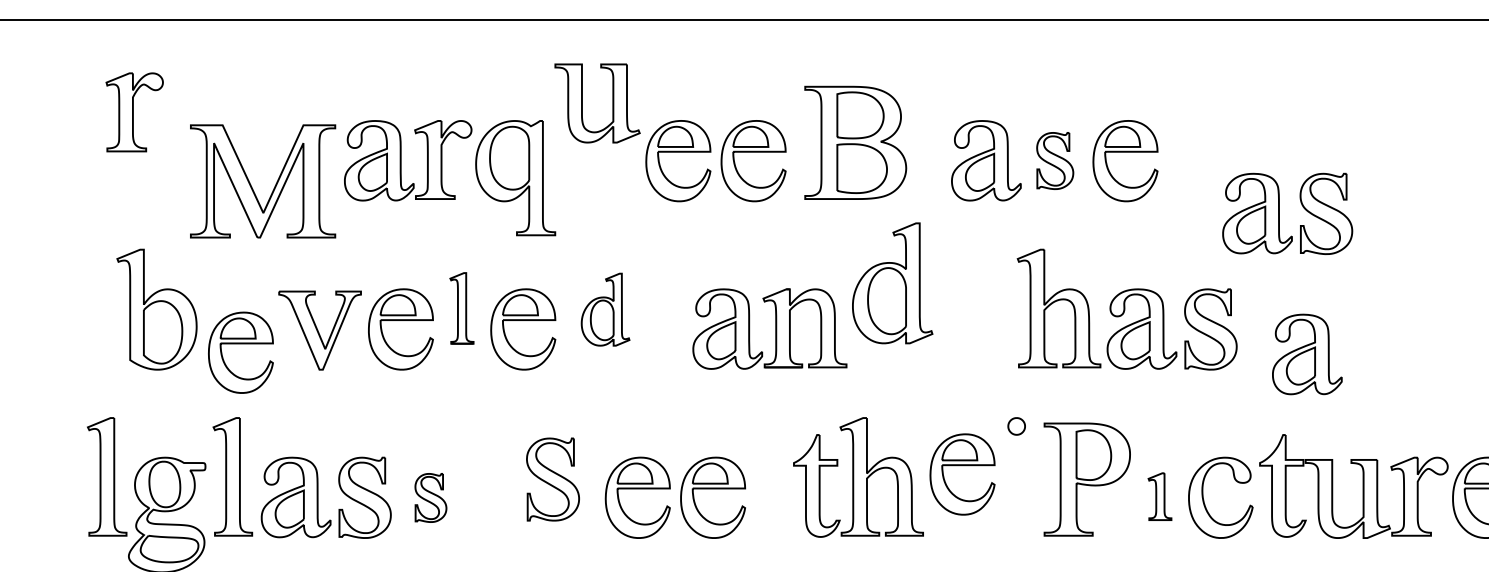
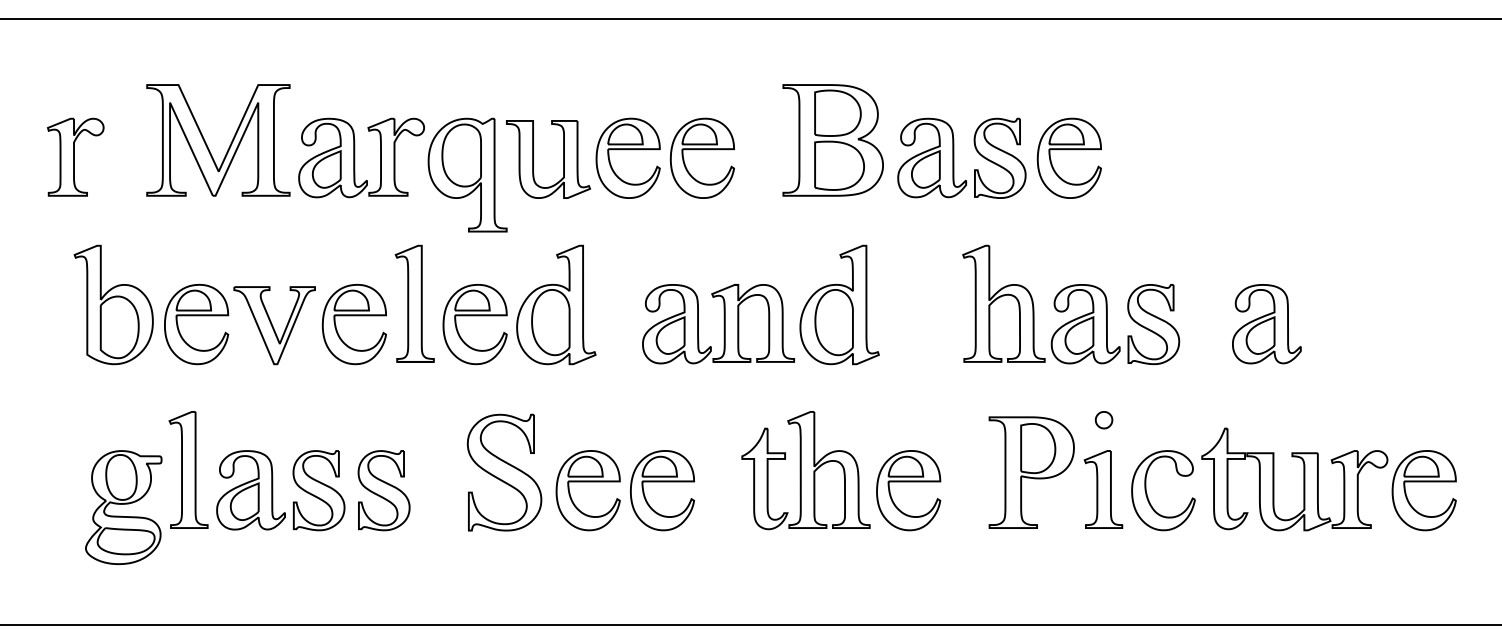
part: (582, 103) -> (533, 159), moved
part: (134, 111) -> (75, 156), moved
part: (854, 142) -> (832, 140), moved
part: (1054, 160) -> (999, 157), size x1.43
part: (253, 187) -> (208, 146), moved
part: (1279, 213) -> (1221, 210), removed
part: (892, 282) -> (839, 304), moved
part: (461, 308) -> (414, 303), size x1.67
part: (605, 309) -> (556, 304), size x1.67
part: (240, 344) -> (196, 316), moved
part: (1306, 354) -> (1266, 324), moved
part: (1016, 426) -> (1103, 420), moved
part: (962, 466) -> (908, 482), moved
part: (107, 476) -> (64, 469), removed
part: (552, 479) -> (504, 472), size x1.43
part: (1160, 496) -> (1103, 489), size x1.67
part: (430, 497) -> (383, 490), size x1.67

